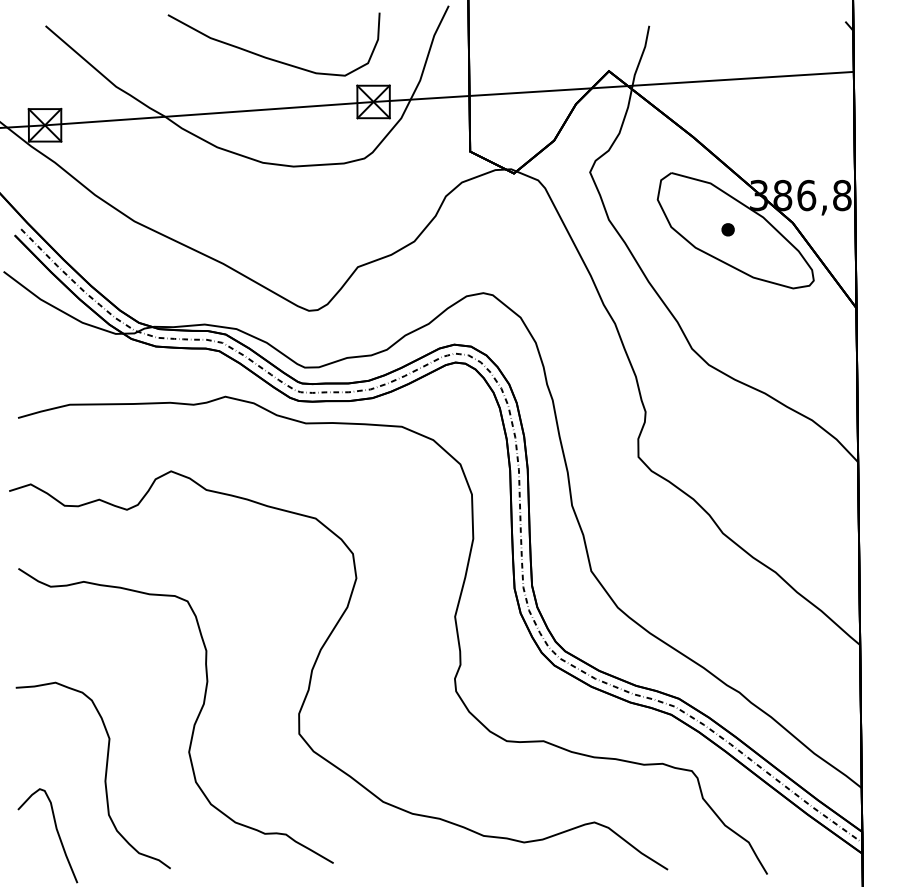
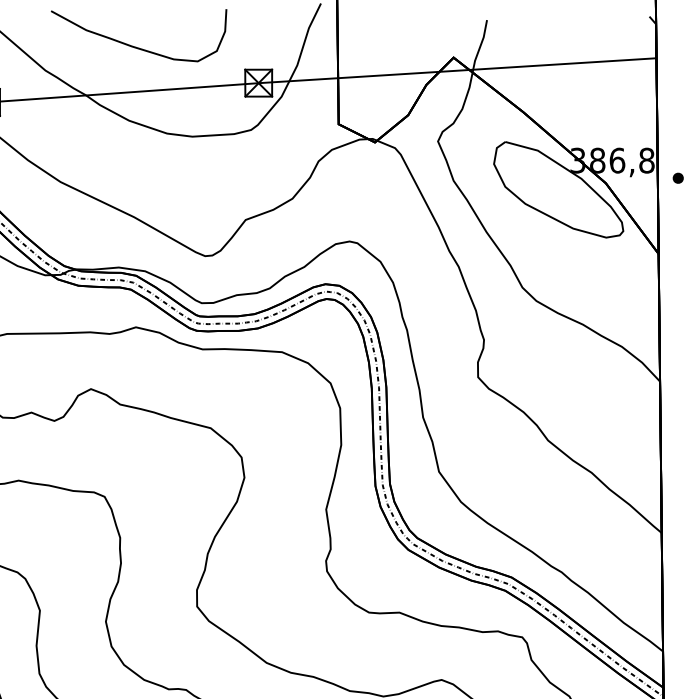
curve: (268, 57) -> (134, 46), moved
part: (727, 229) -> (677, 178), moved

